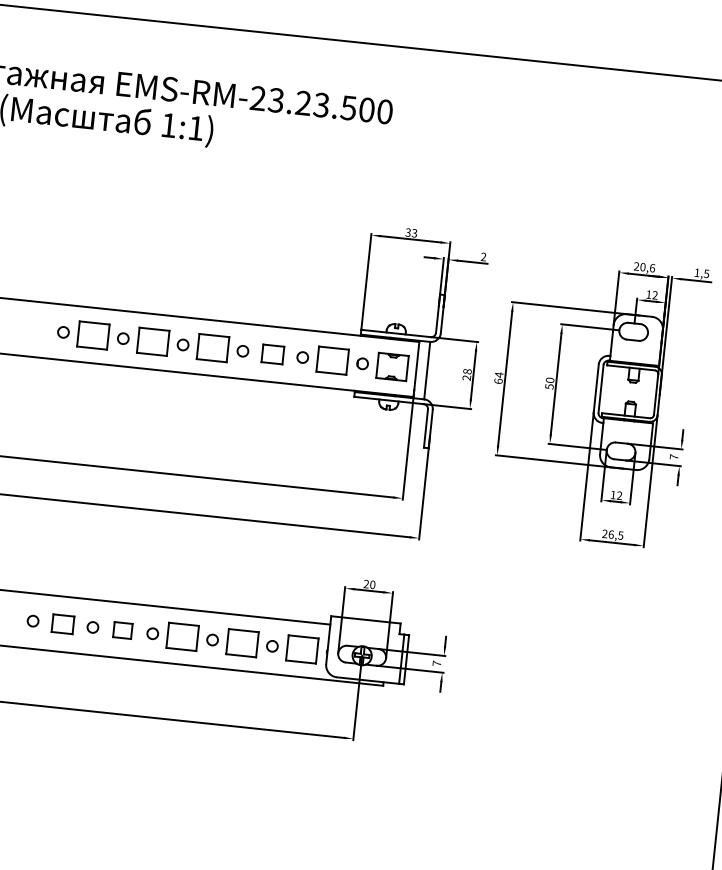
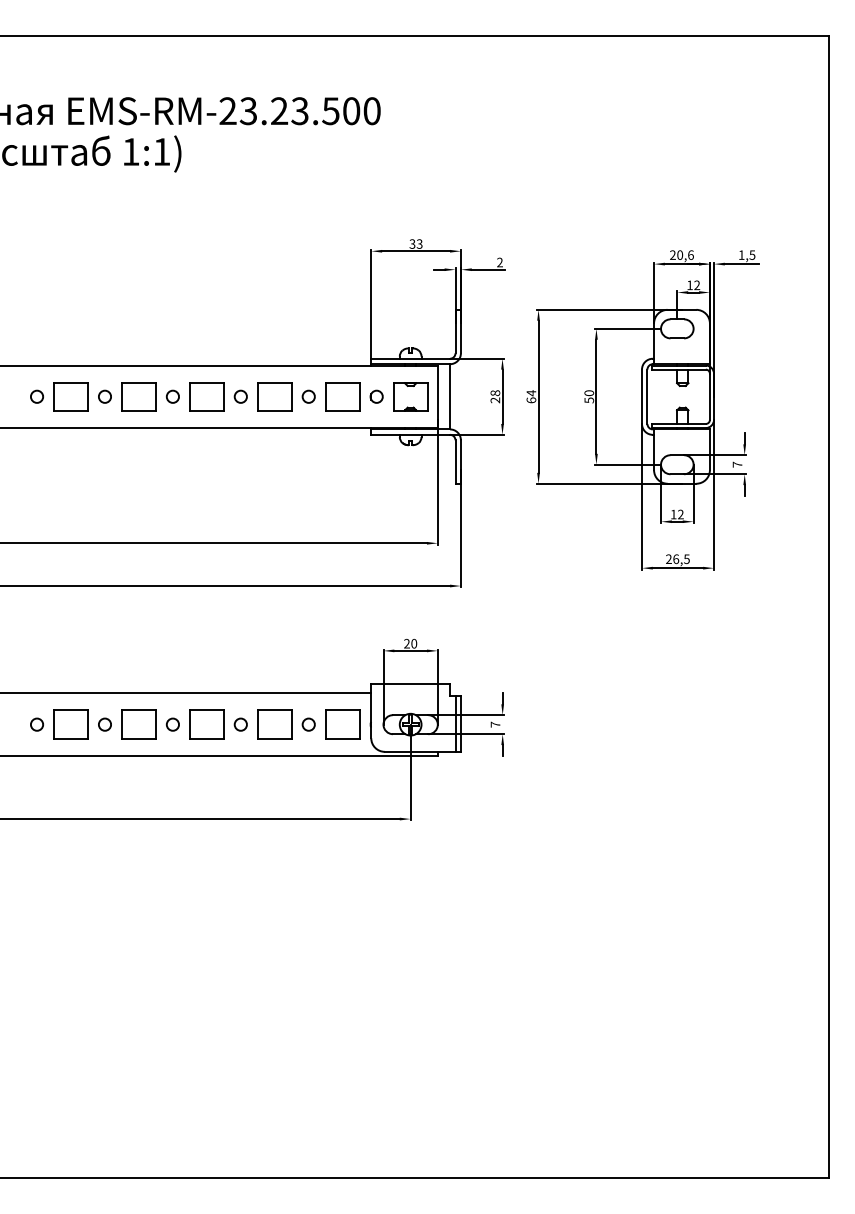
part: (272, 354) -> (274, 396), size x1.43
part: (62, 624) -> (70, 724), size x1.43
part: (122, 630) -> (138, 724), size x1.67

